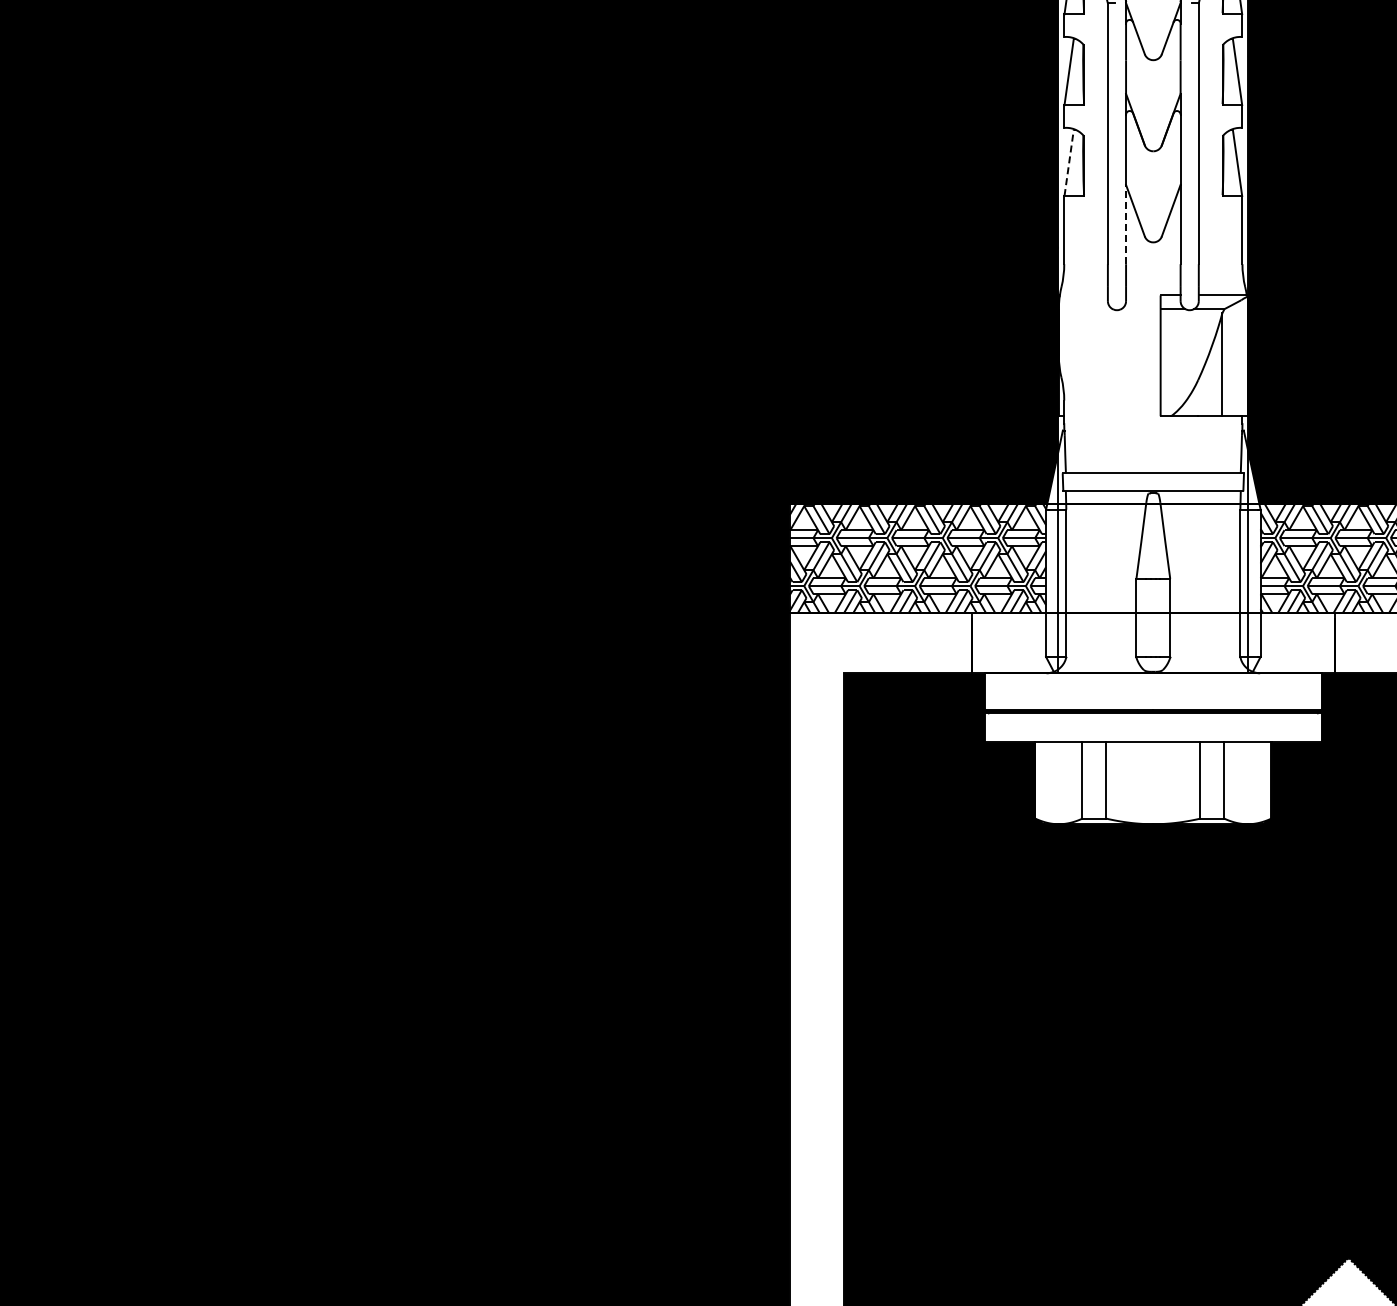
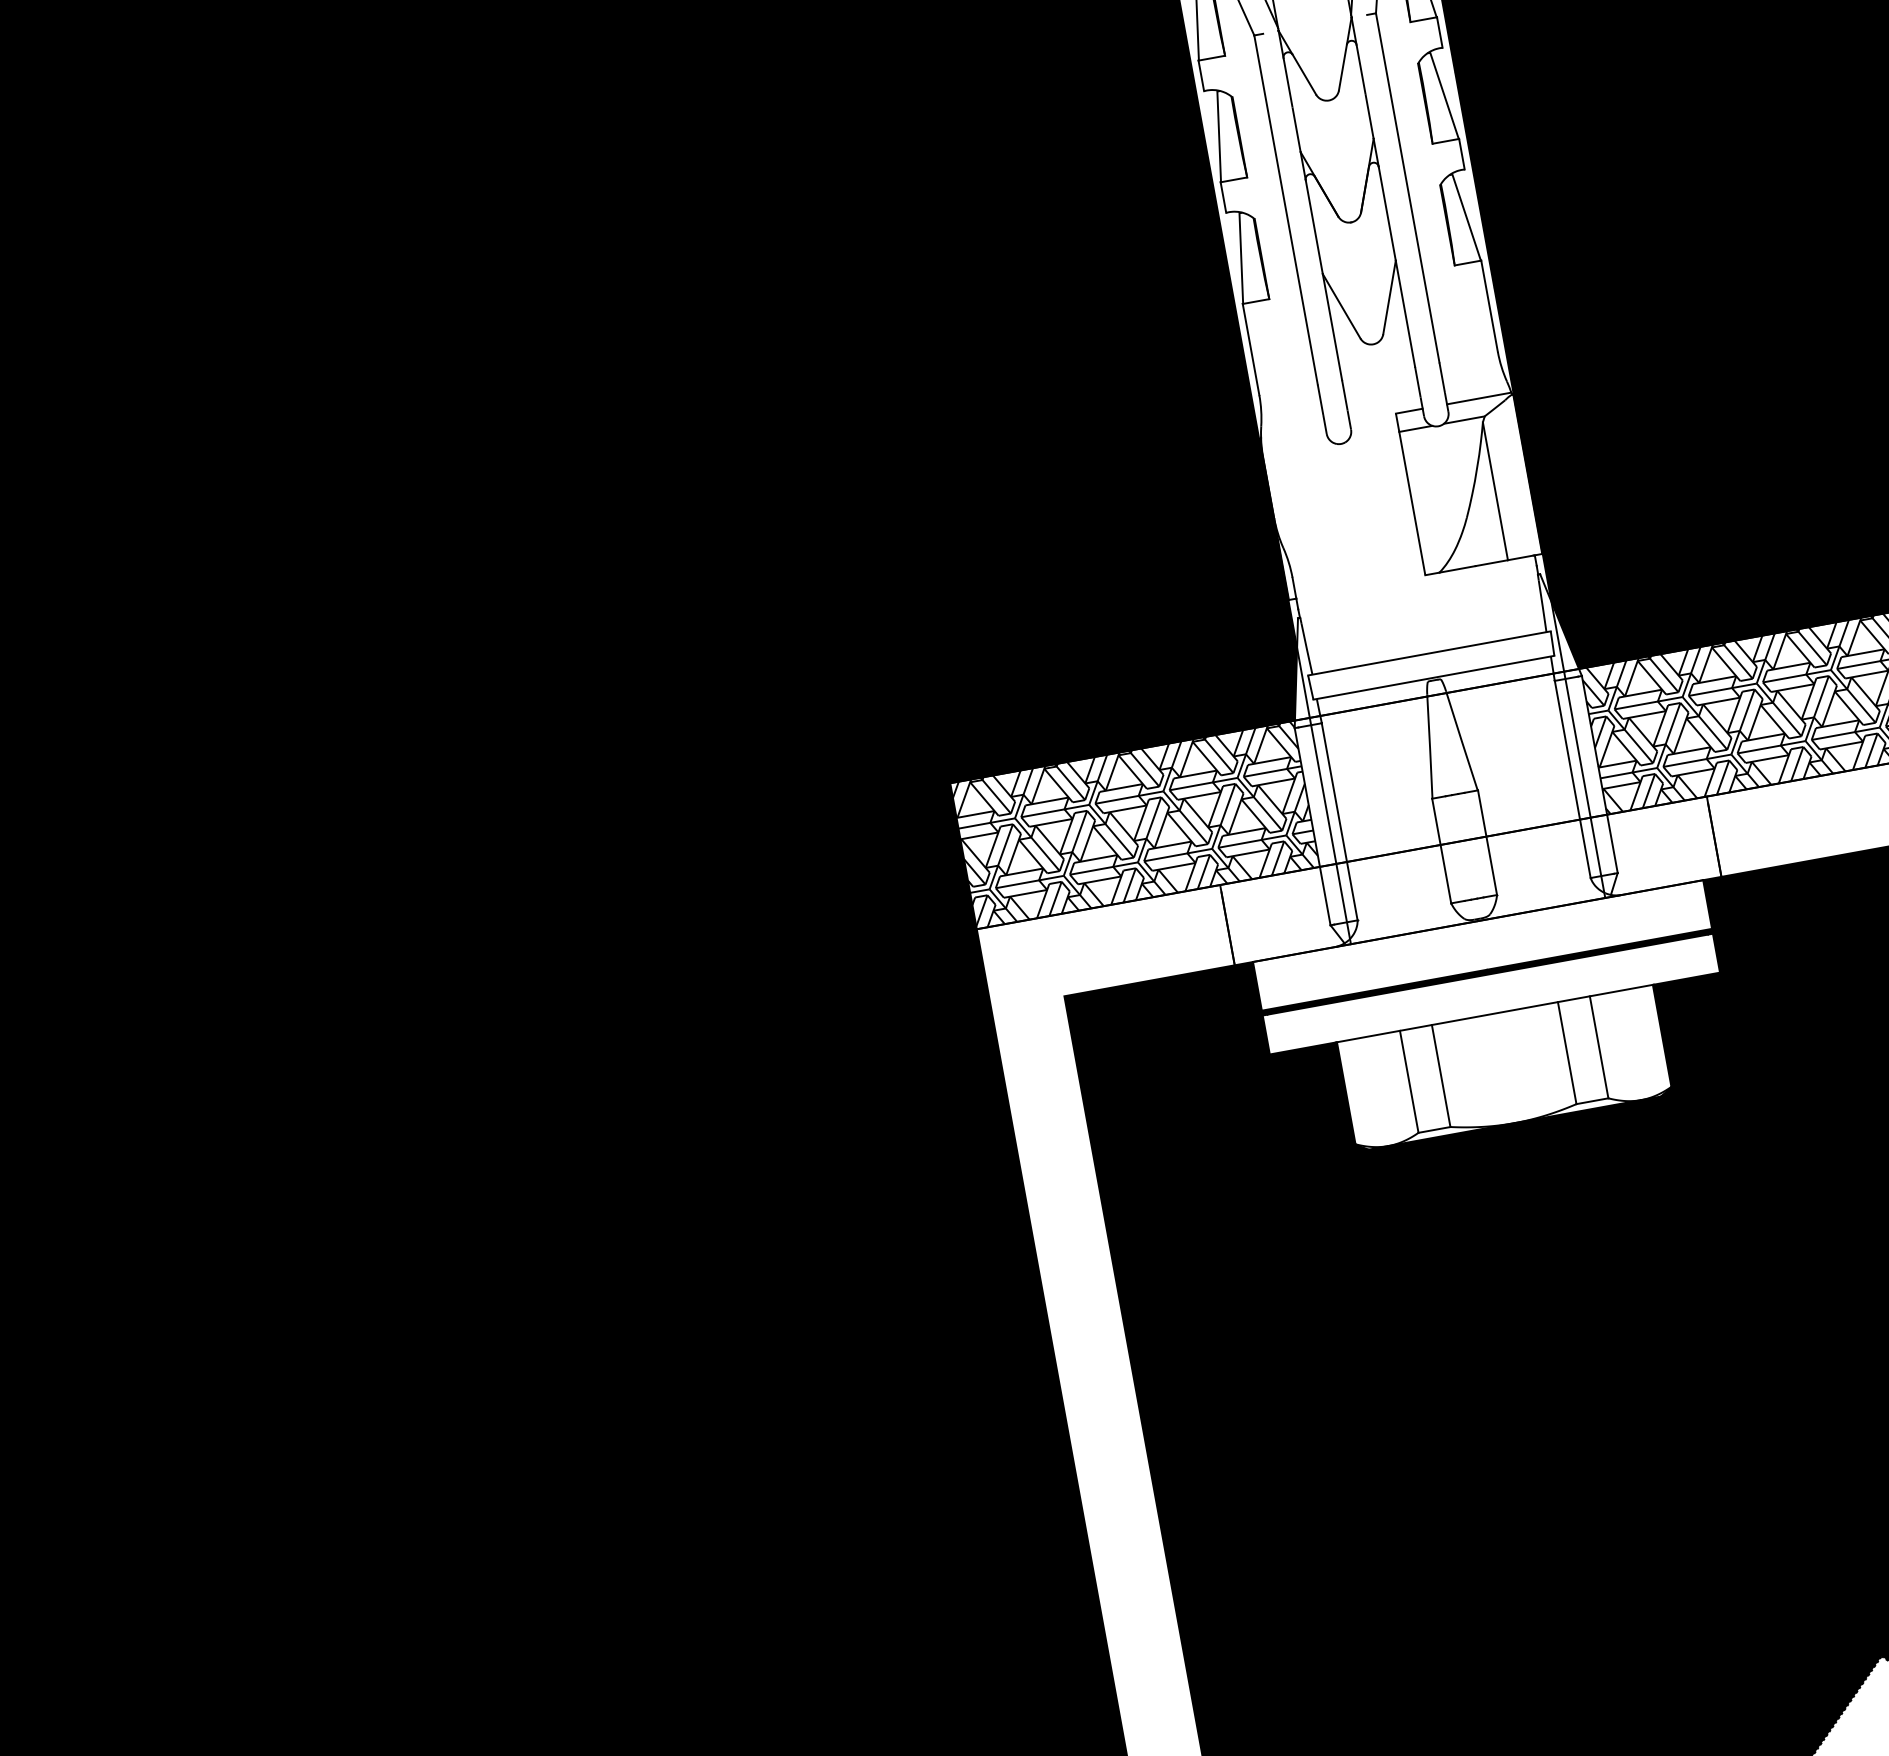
line: (1069, 162) -> (1241, 257), dashed -> solid
line: (1126, 224) -> (1333, 326), dashed -> solid

